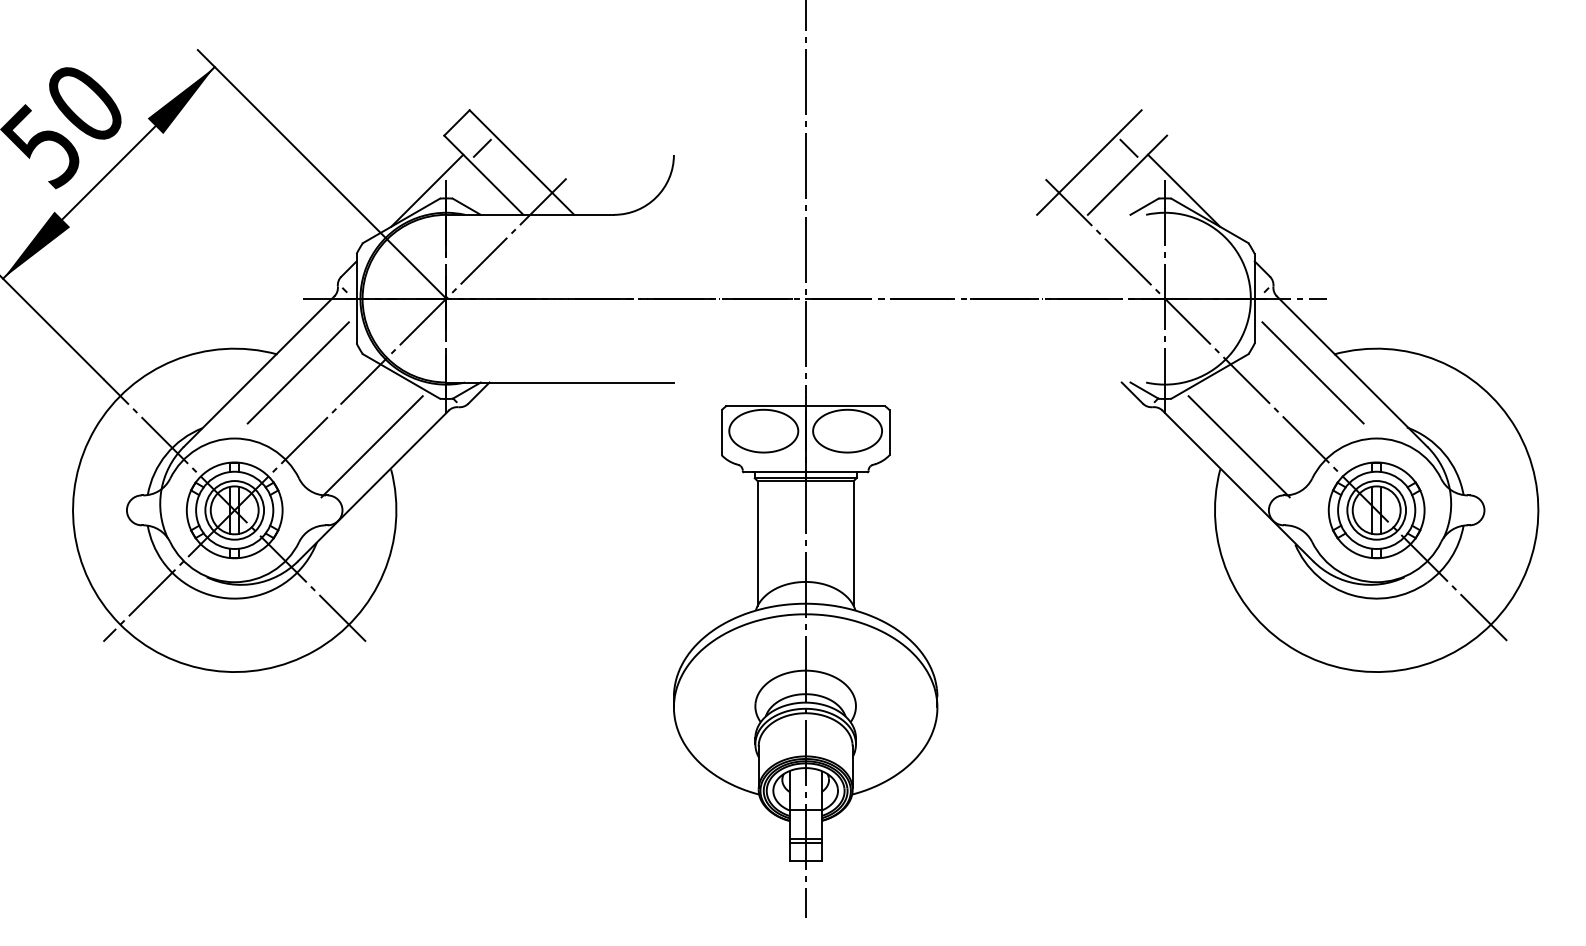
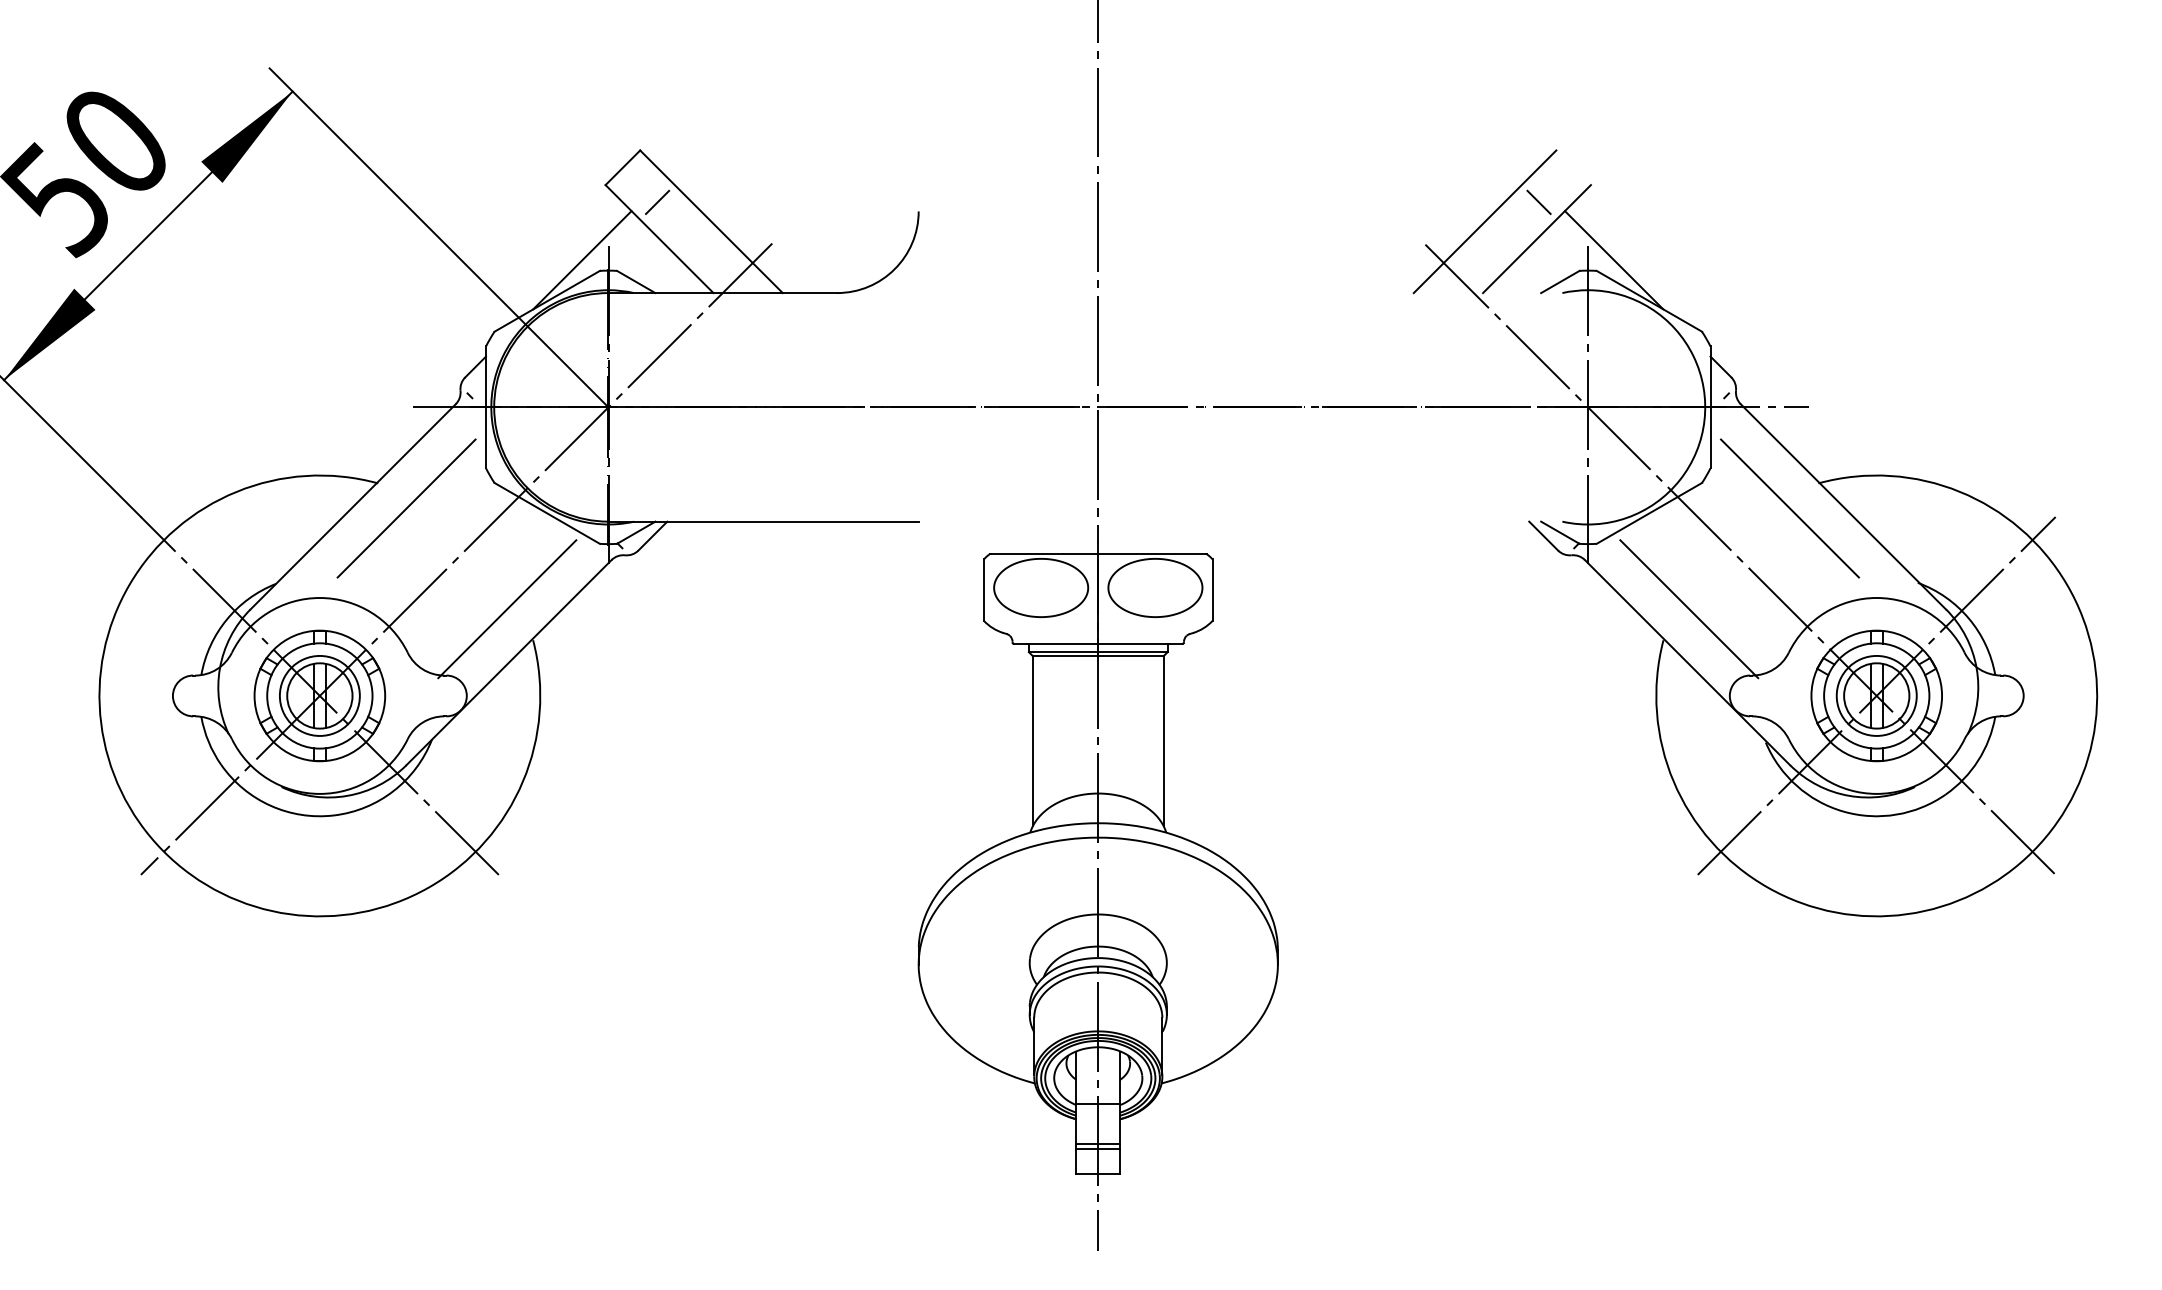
line: (1376, 510) -> (1876, 695), added

